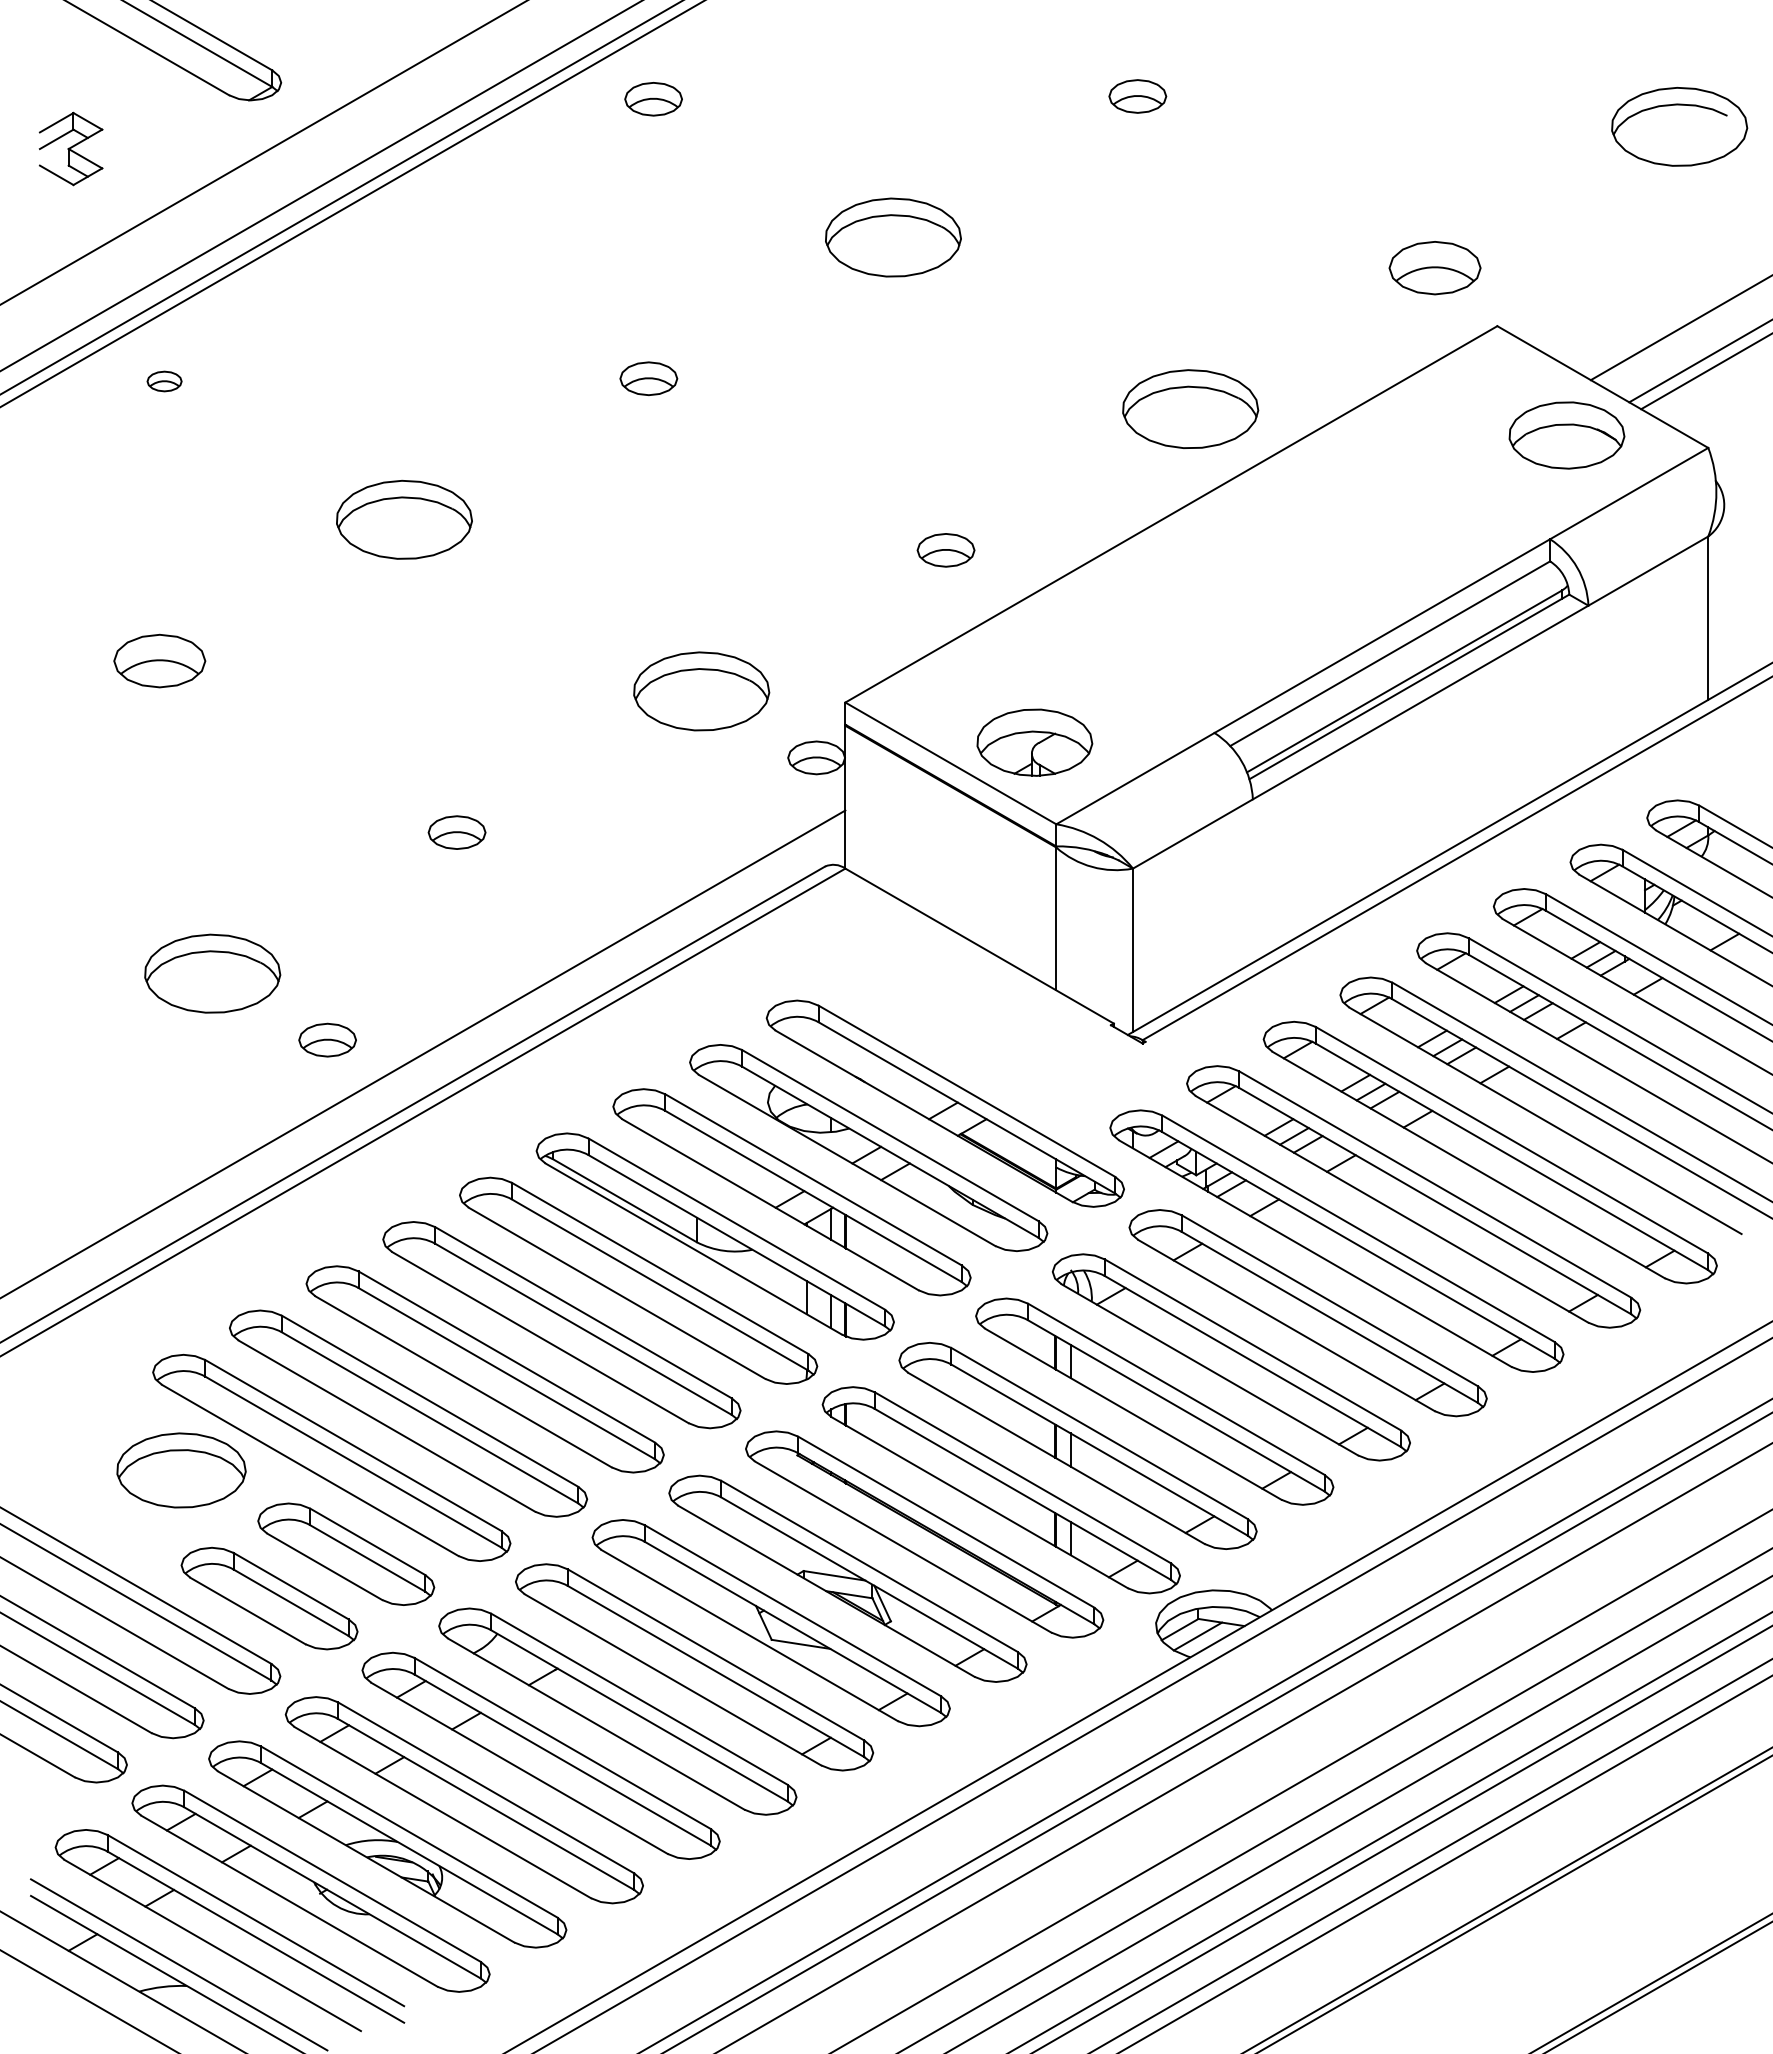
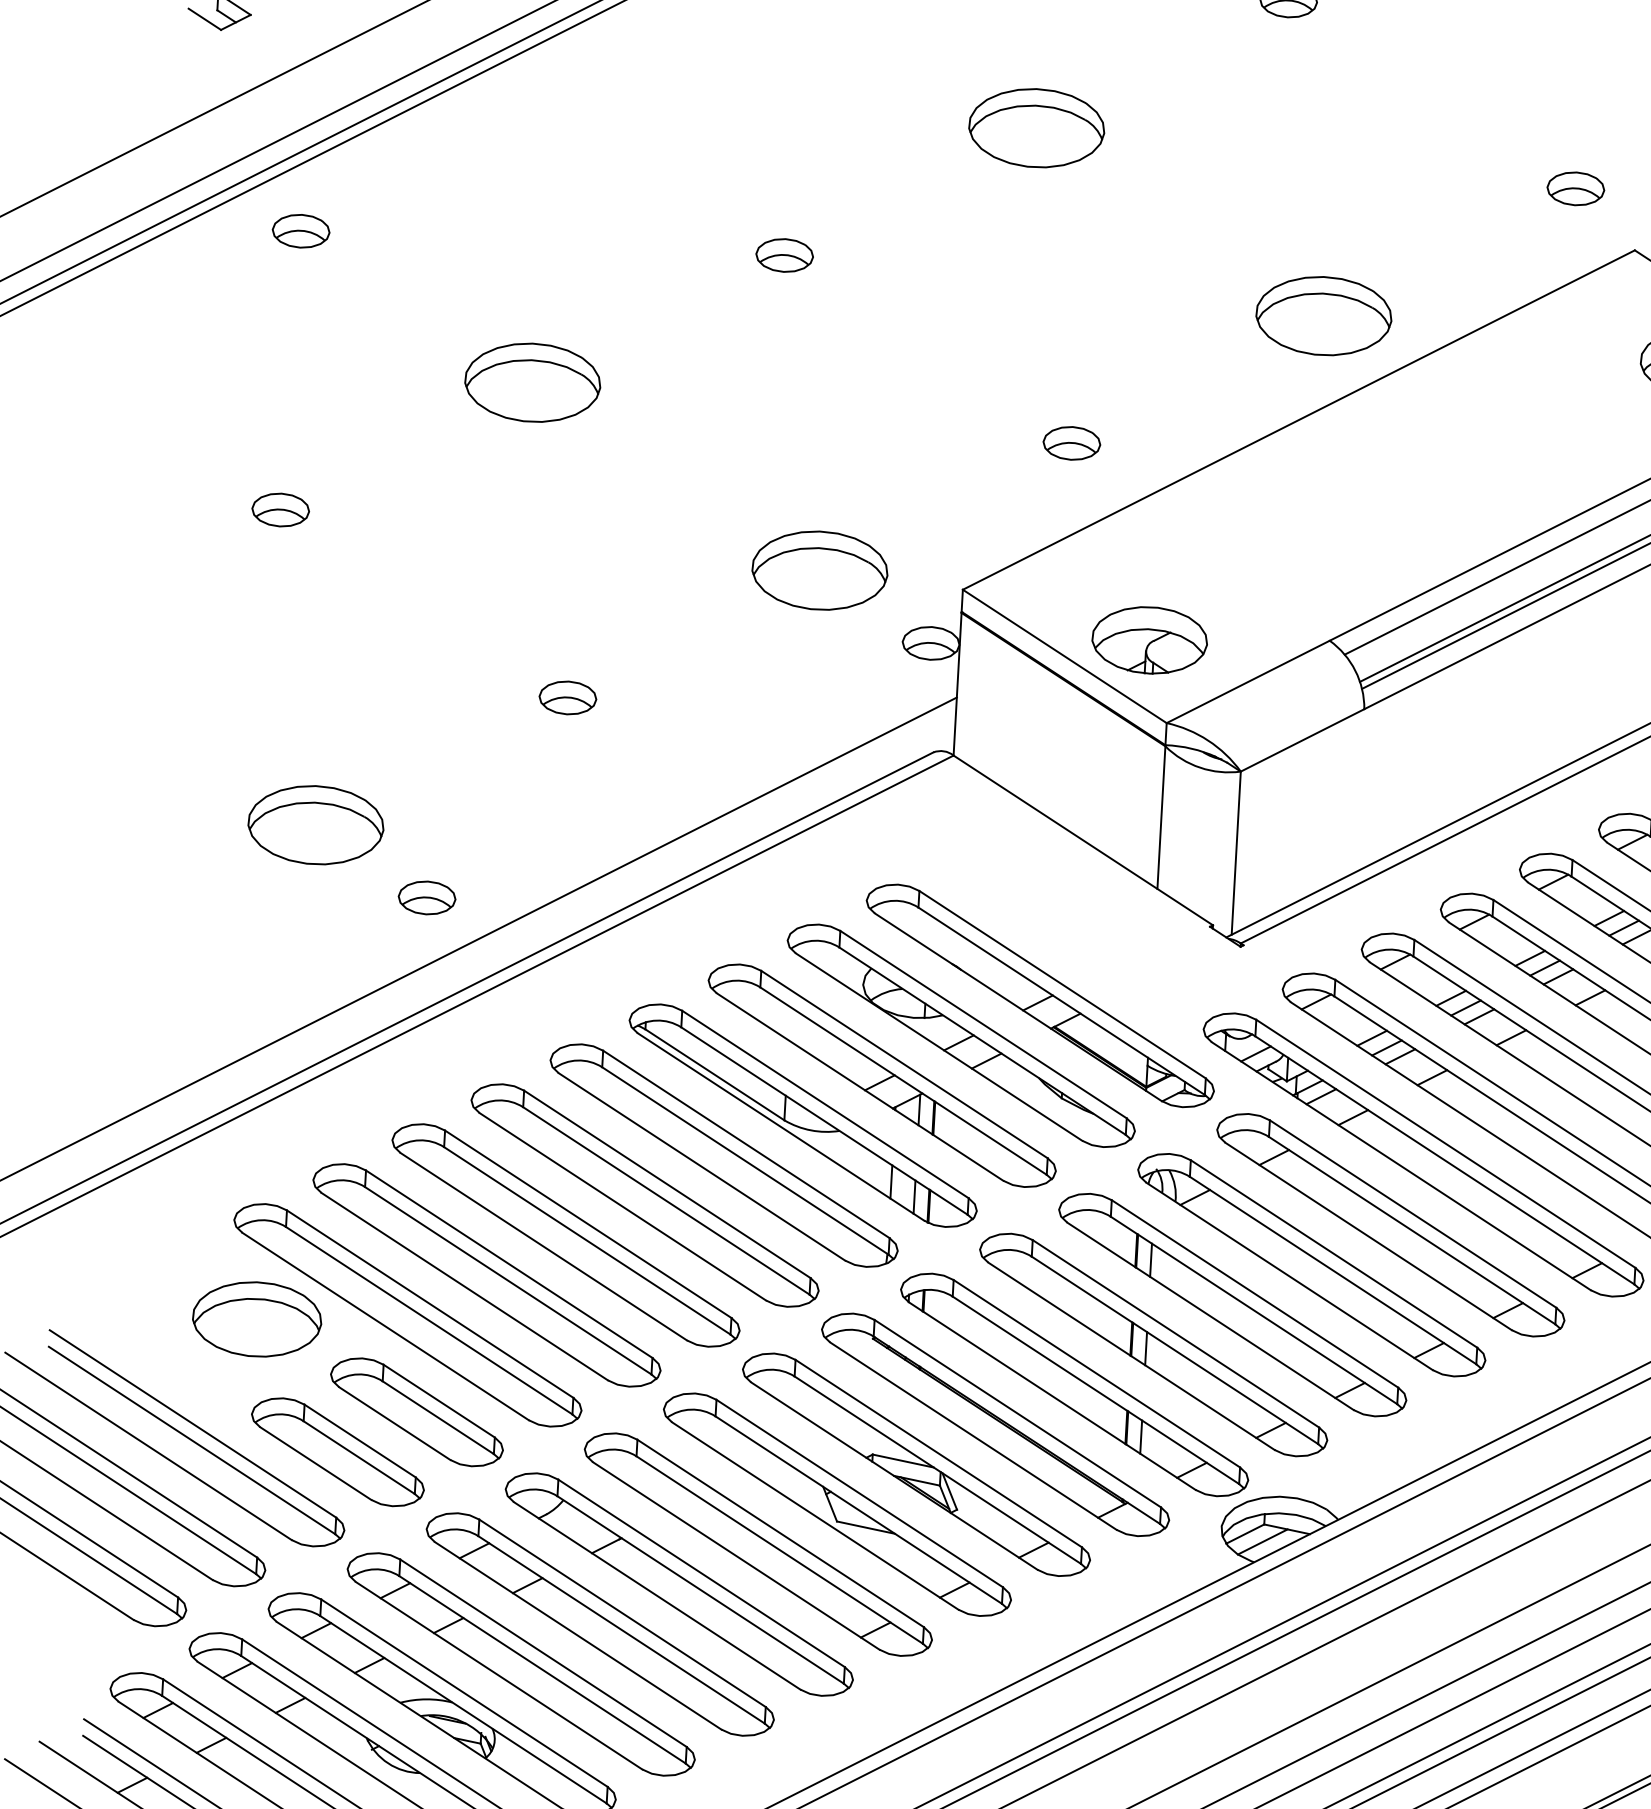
part: (1434, 267) -> (1575, 188), size x0.62
part: (164, 381) -> (300, 231), size x1.67
part: (159, 660) -> (280, 509), size x0.62

